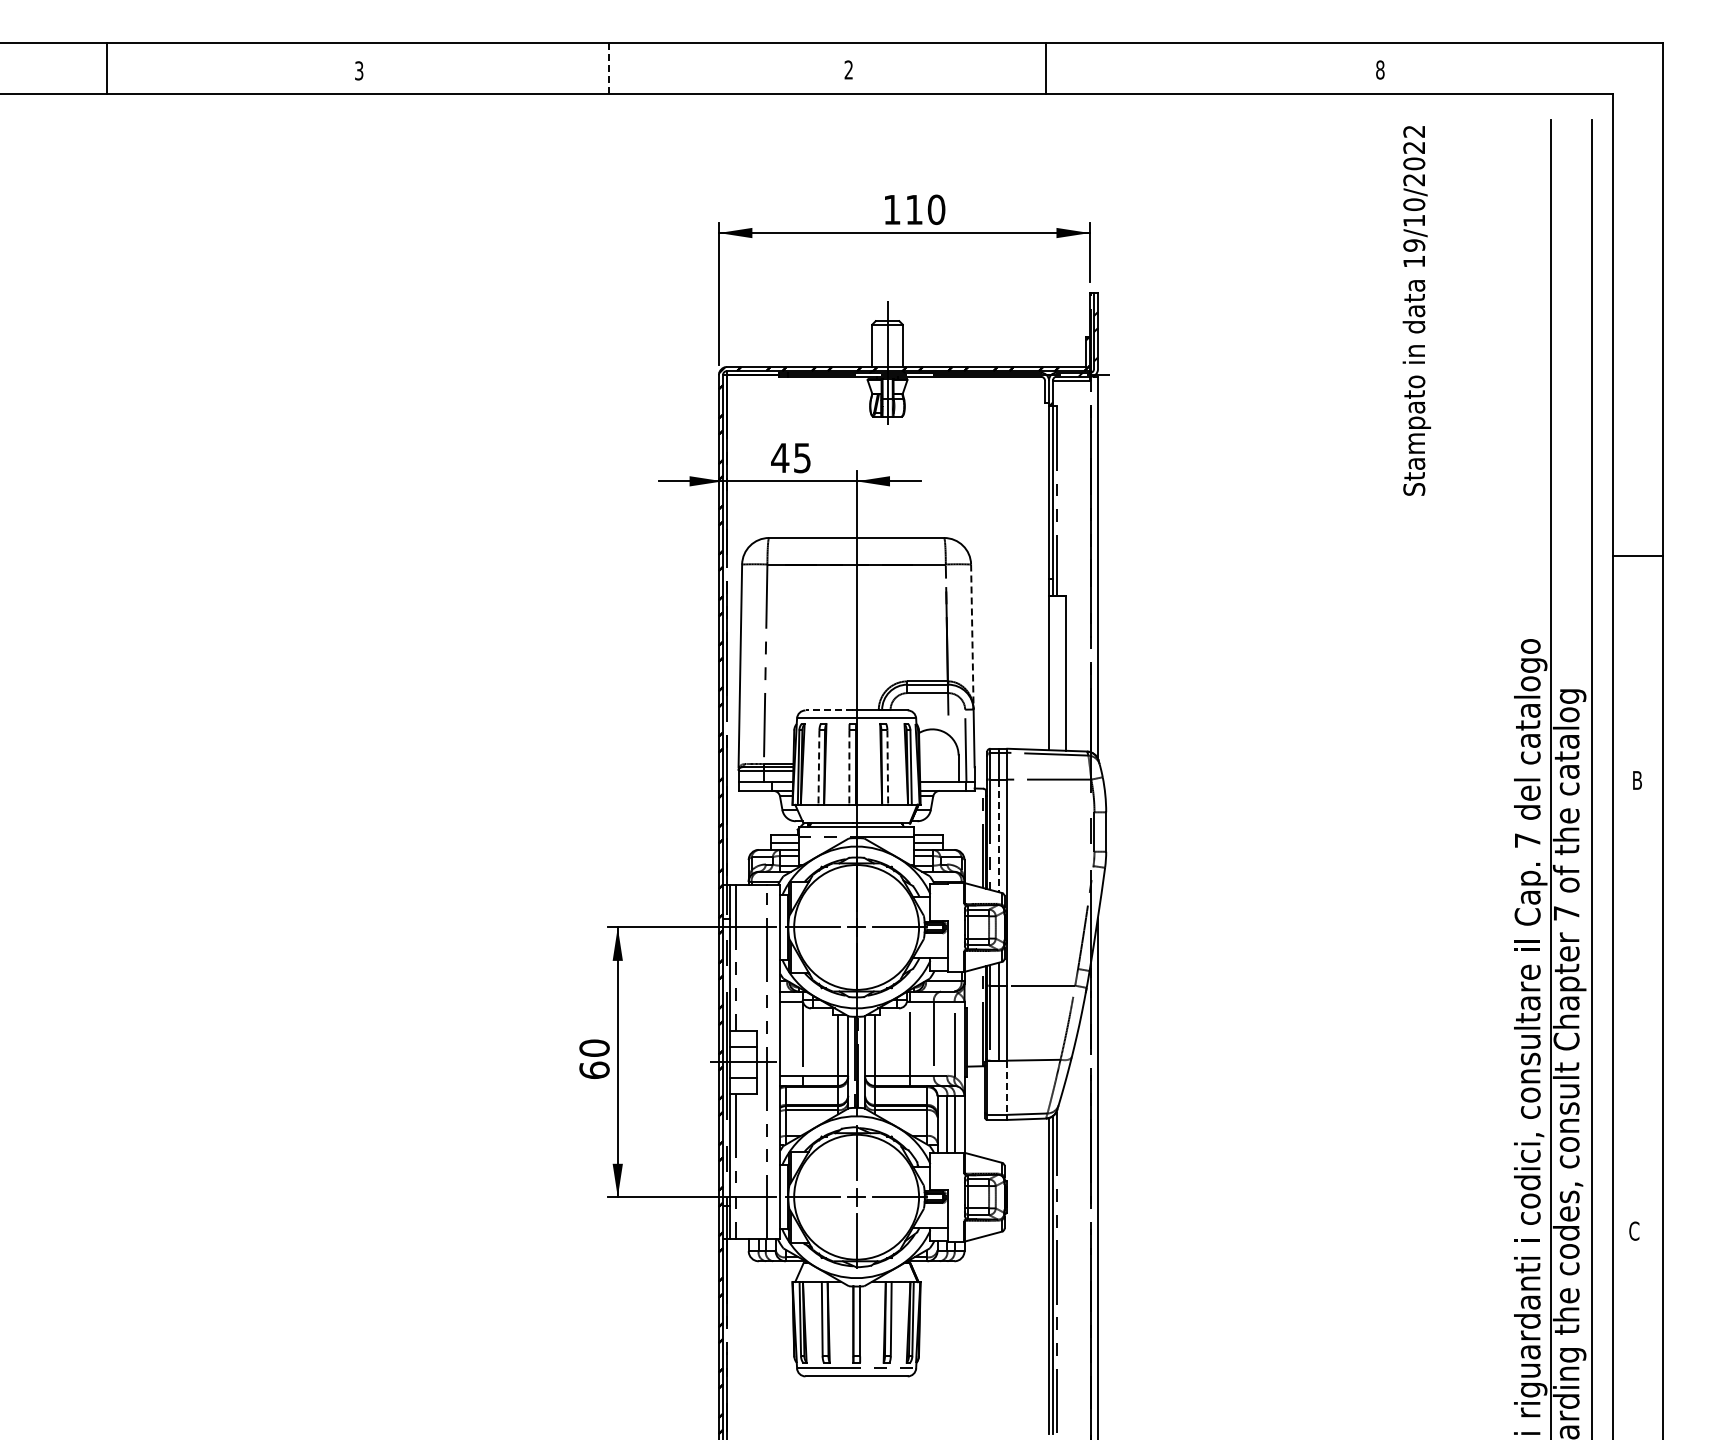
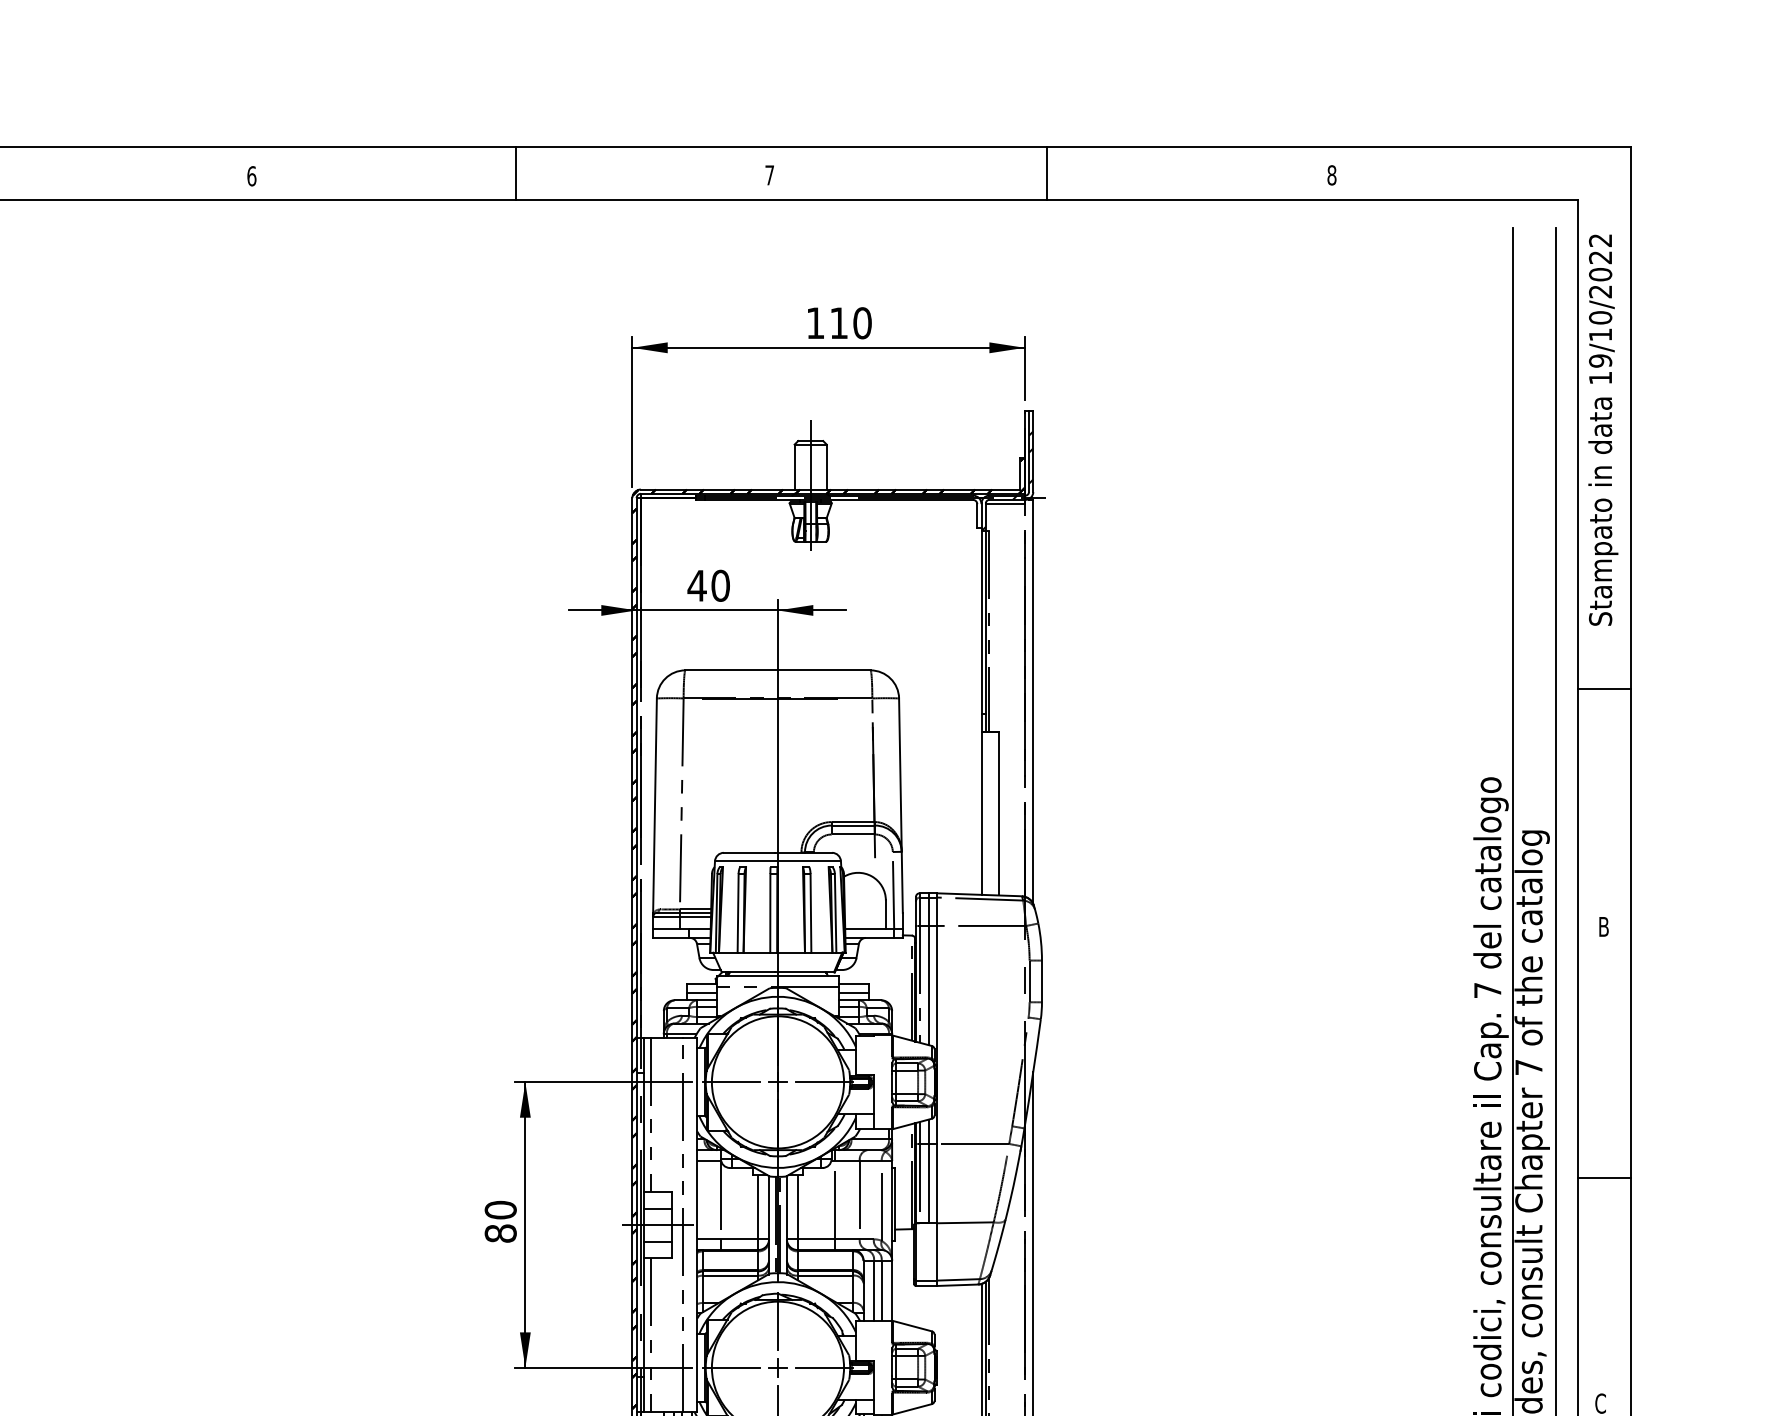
line: (608, 68) -> (515, 173), dashed -> solid
line: (1045, 68) -> (1046, 173), moved
text: (848, 69) -> (769, 174), 2 -> 7
text: (359, 70) -> (252, 175), 3 -> 6
text: (1416, 310) -> (1602, 429), moved
text: (802, 457) -> (720, 585), 45 -> 40
line: (972, 637) -> (900, 775), dashed -> solid
line: (829, 710) -> (749, 852), dashed -> solid
line: (818, 768) -> (737, 914), dashed -> solid
line: (849, 768) -> (770, 914), dashed -> solid
line: (887, 768) -> (810, 914), dashed -> solid
line: (998, 836) -> (928, 986), dashed -> solid
line: (1637, 1018) -> (1604, 1178), added
text: (594, 1070) -> (500, 1233), 60 -> 80
line: (1007, 1088) -> (937, 1252), dashed -> solid

